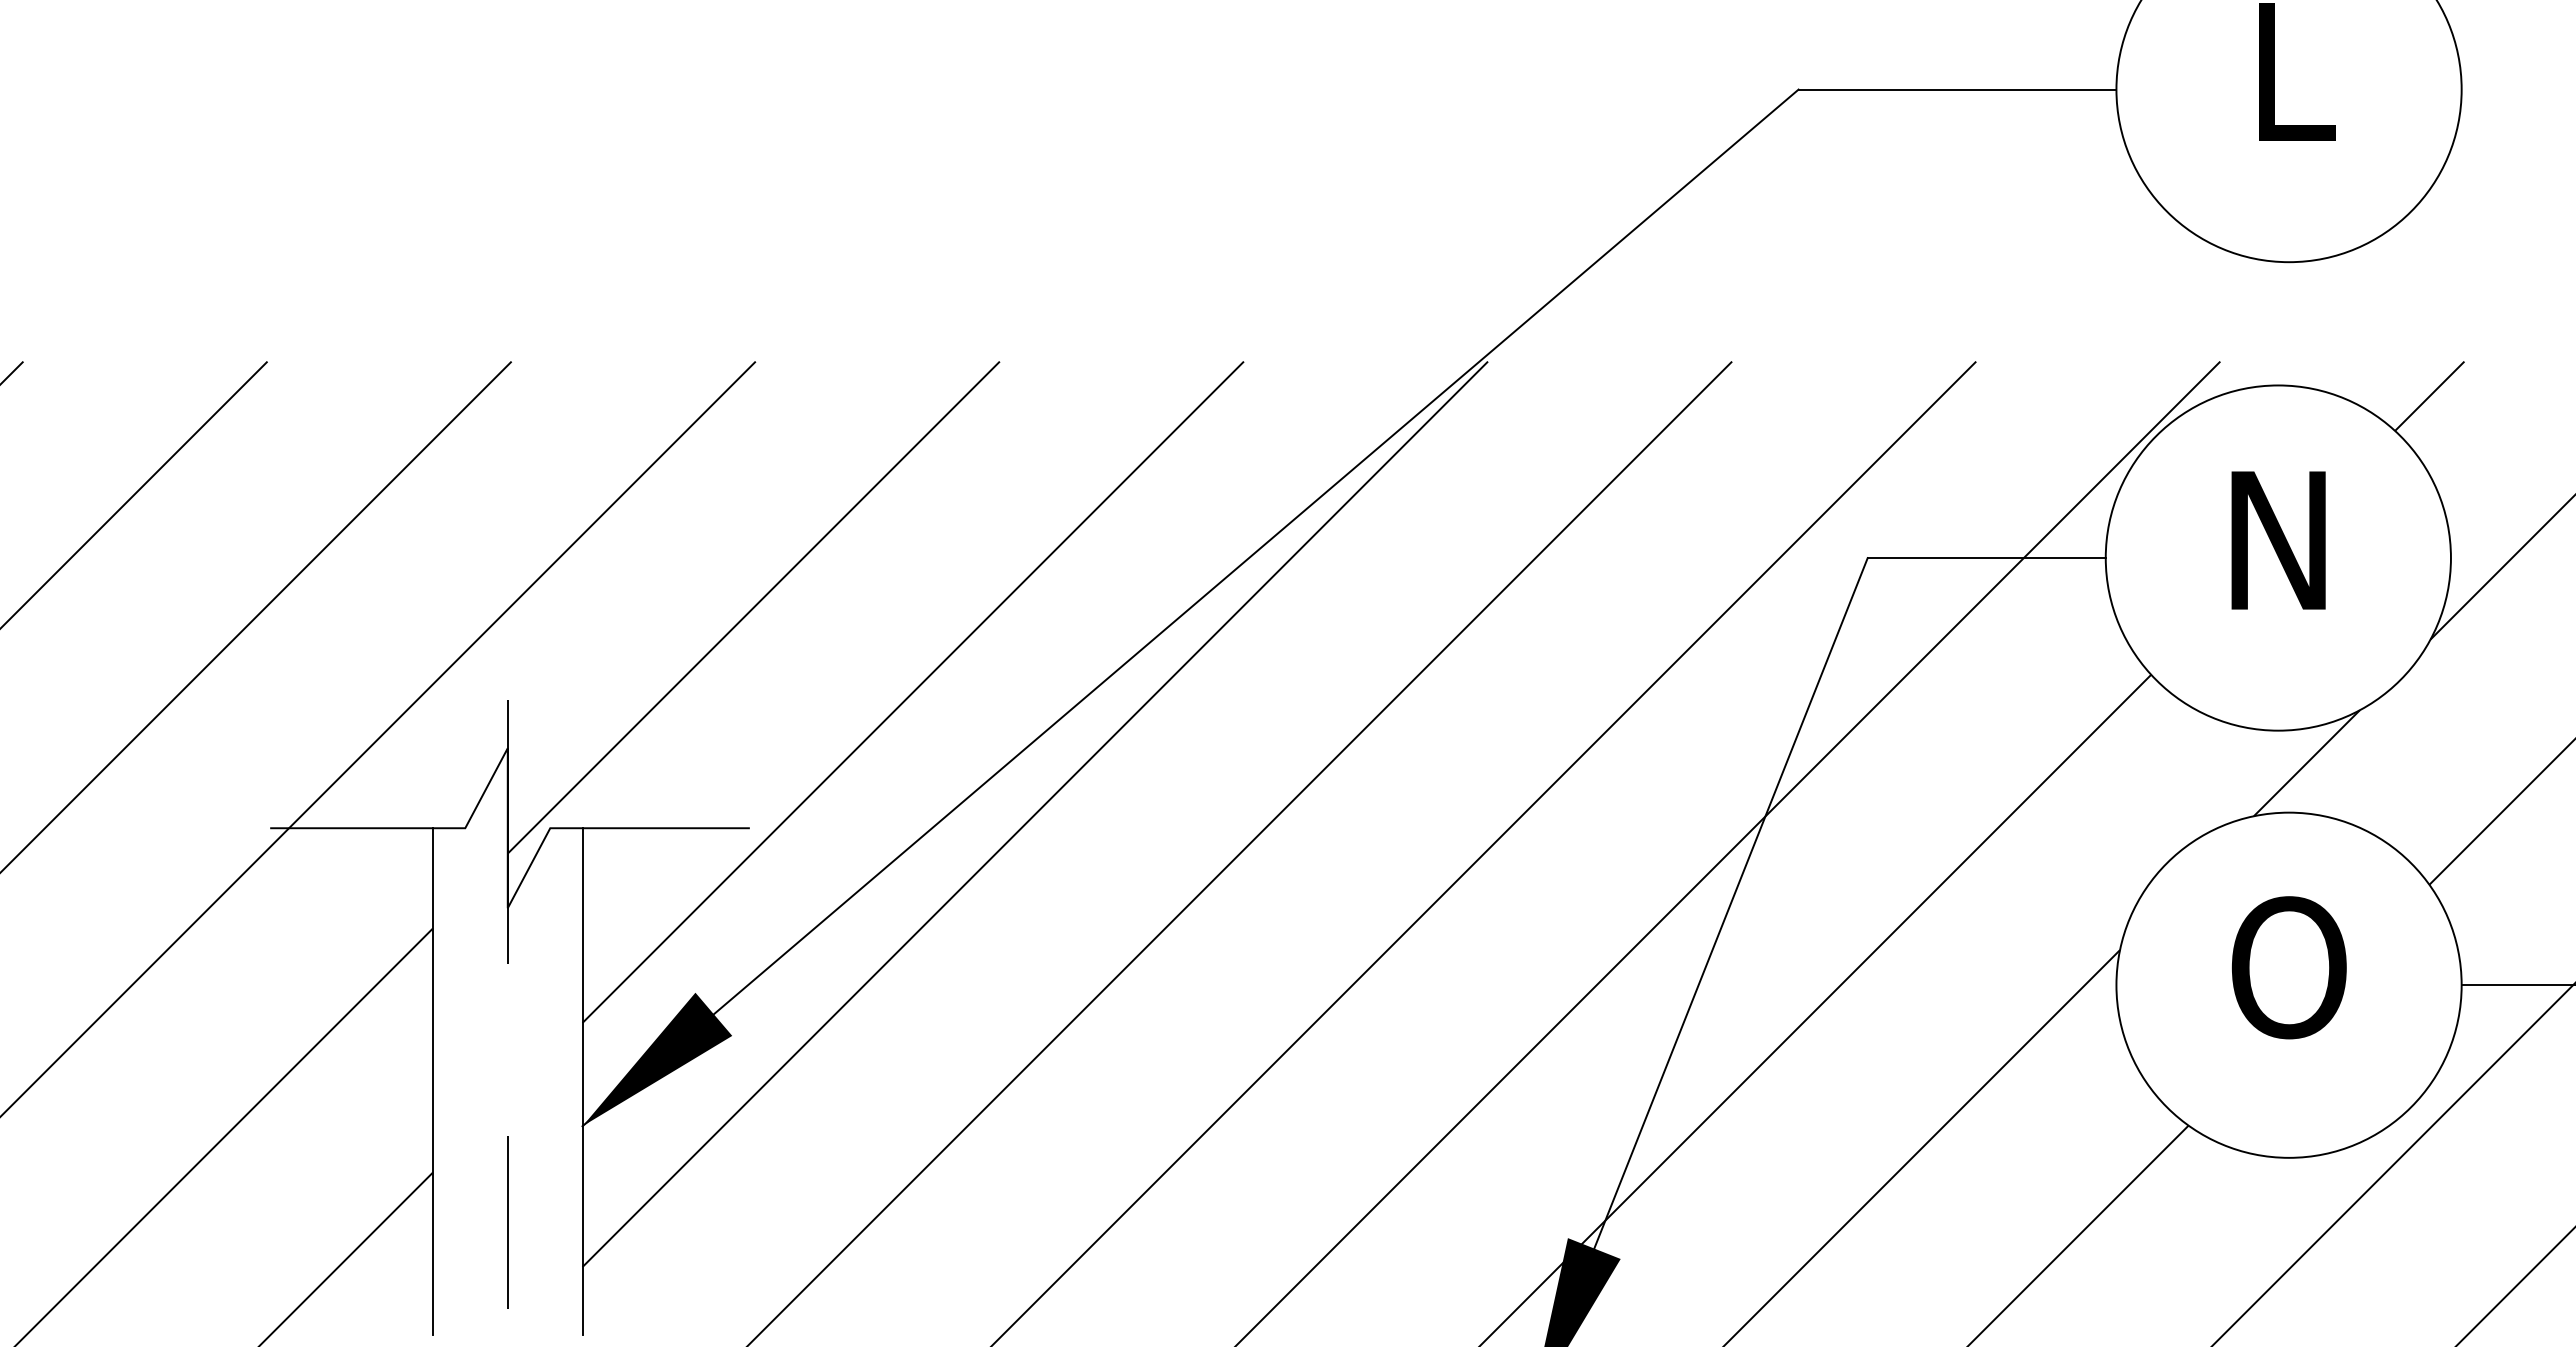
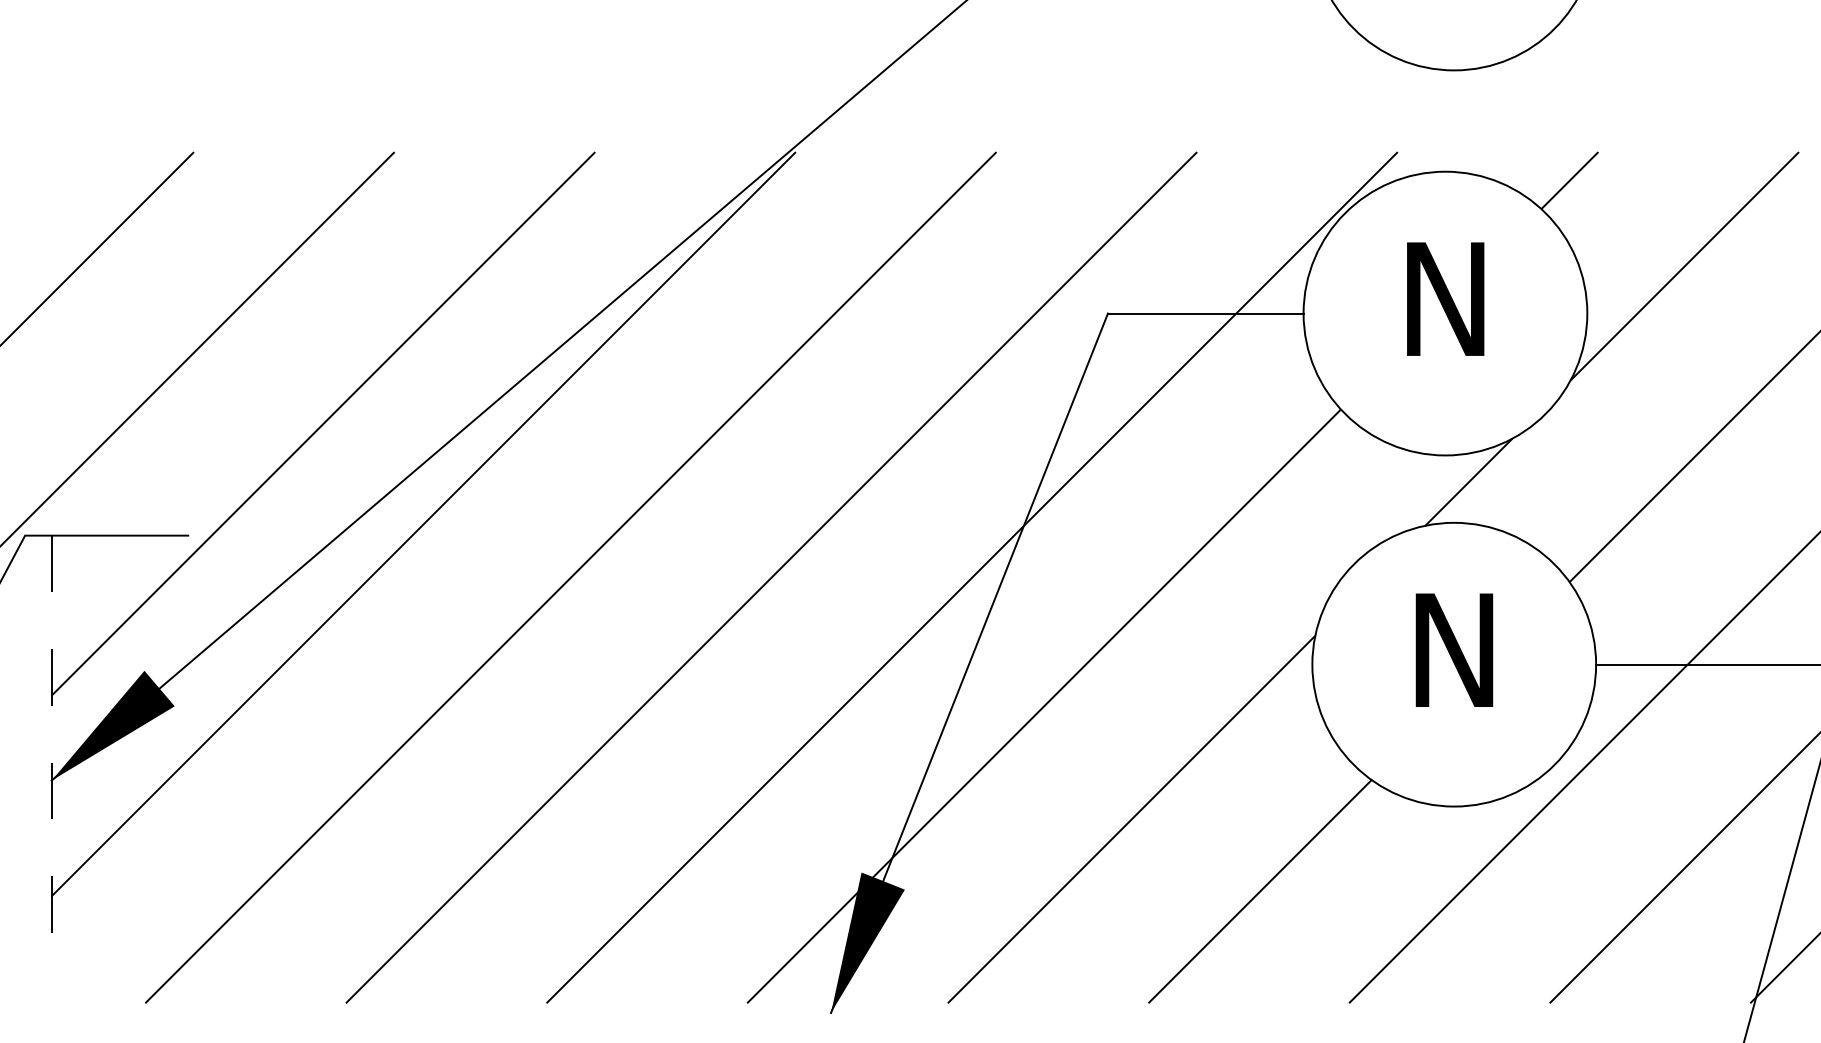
text: (2288, 967) -> (1453, 650), O -> N
line: (582, 1081) -> (51, 743), solid -> dashed

